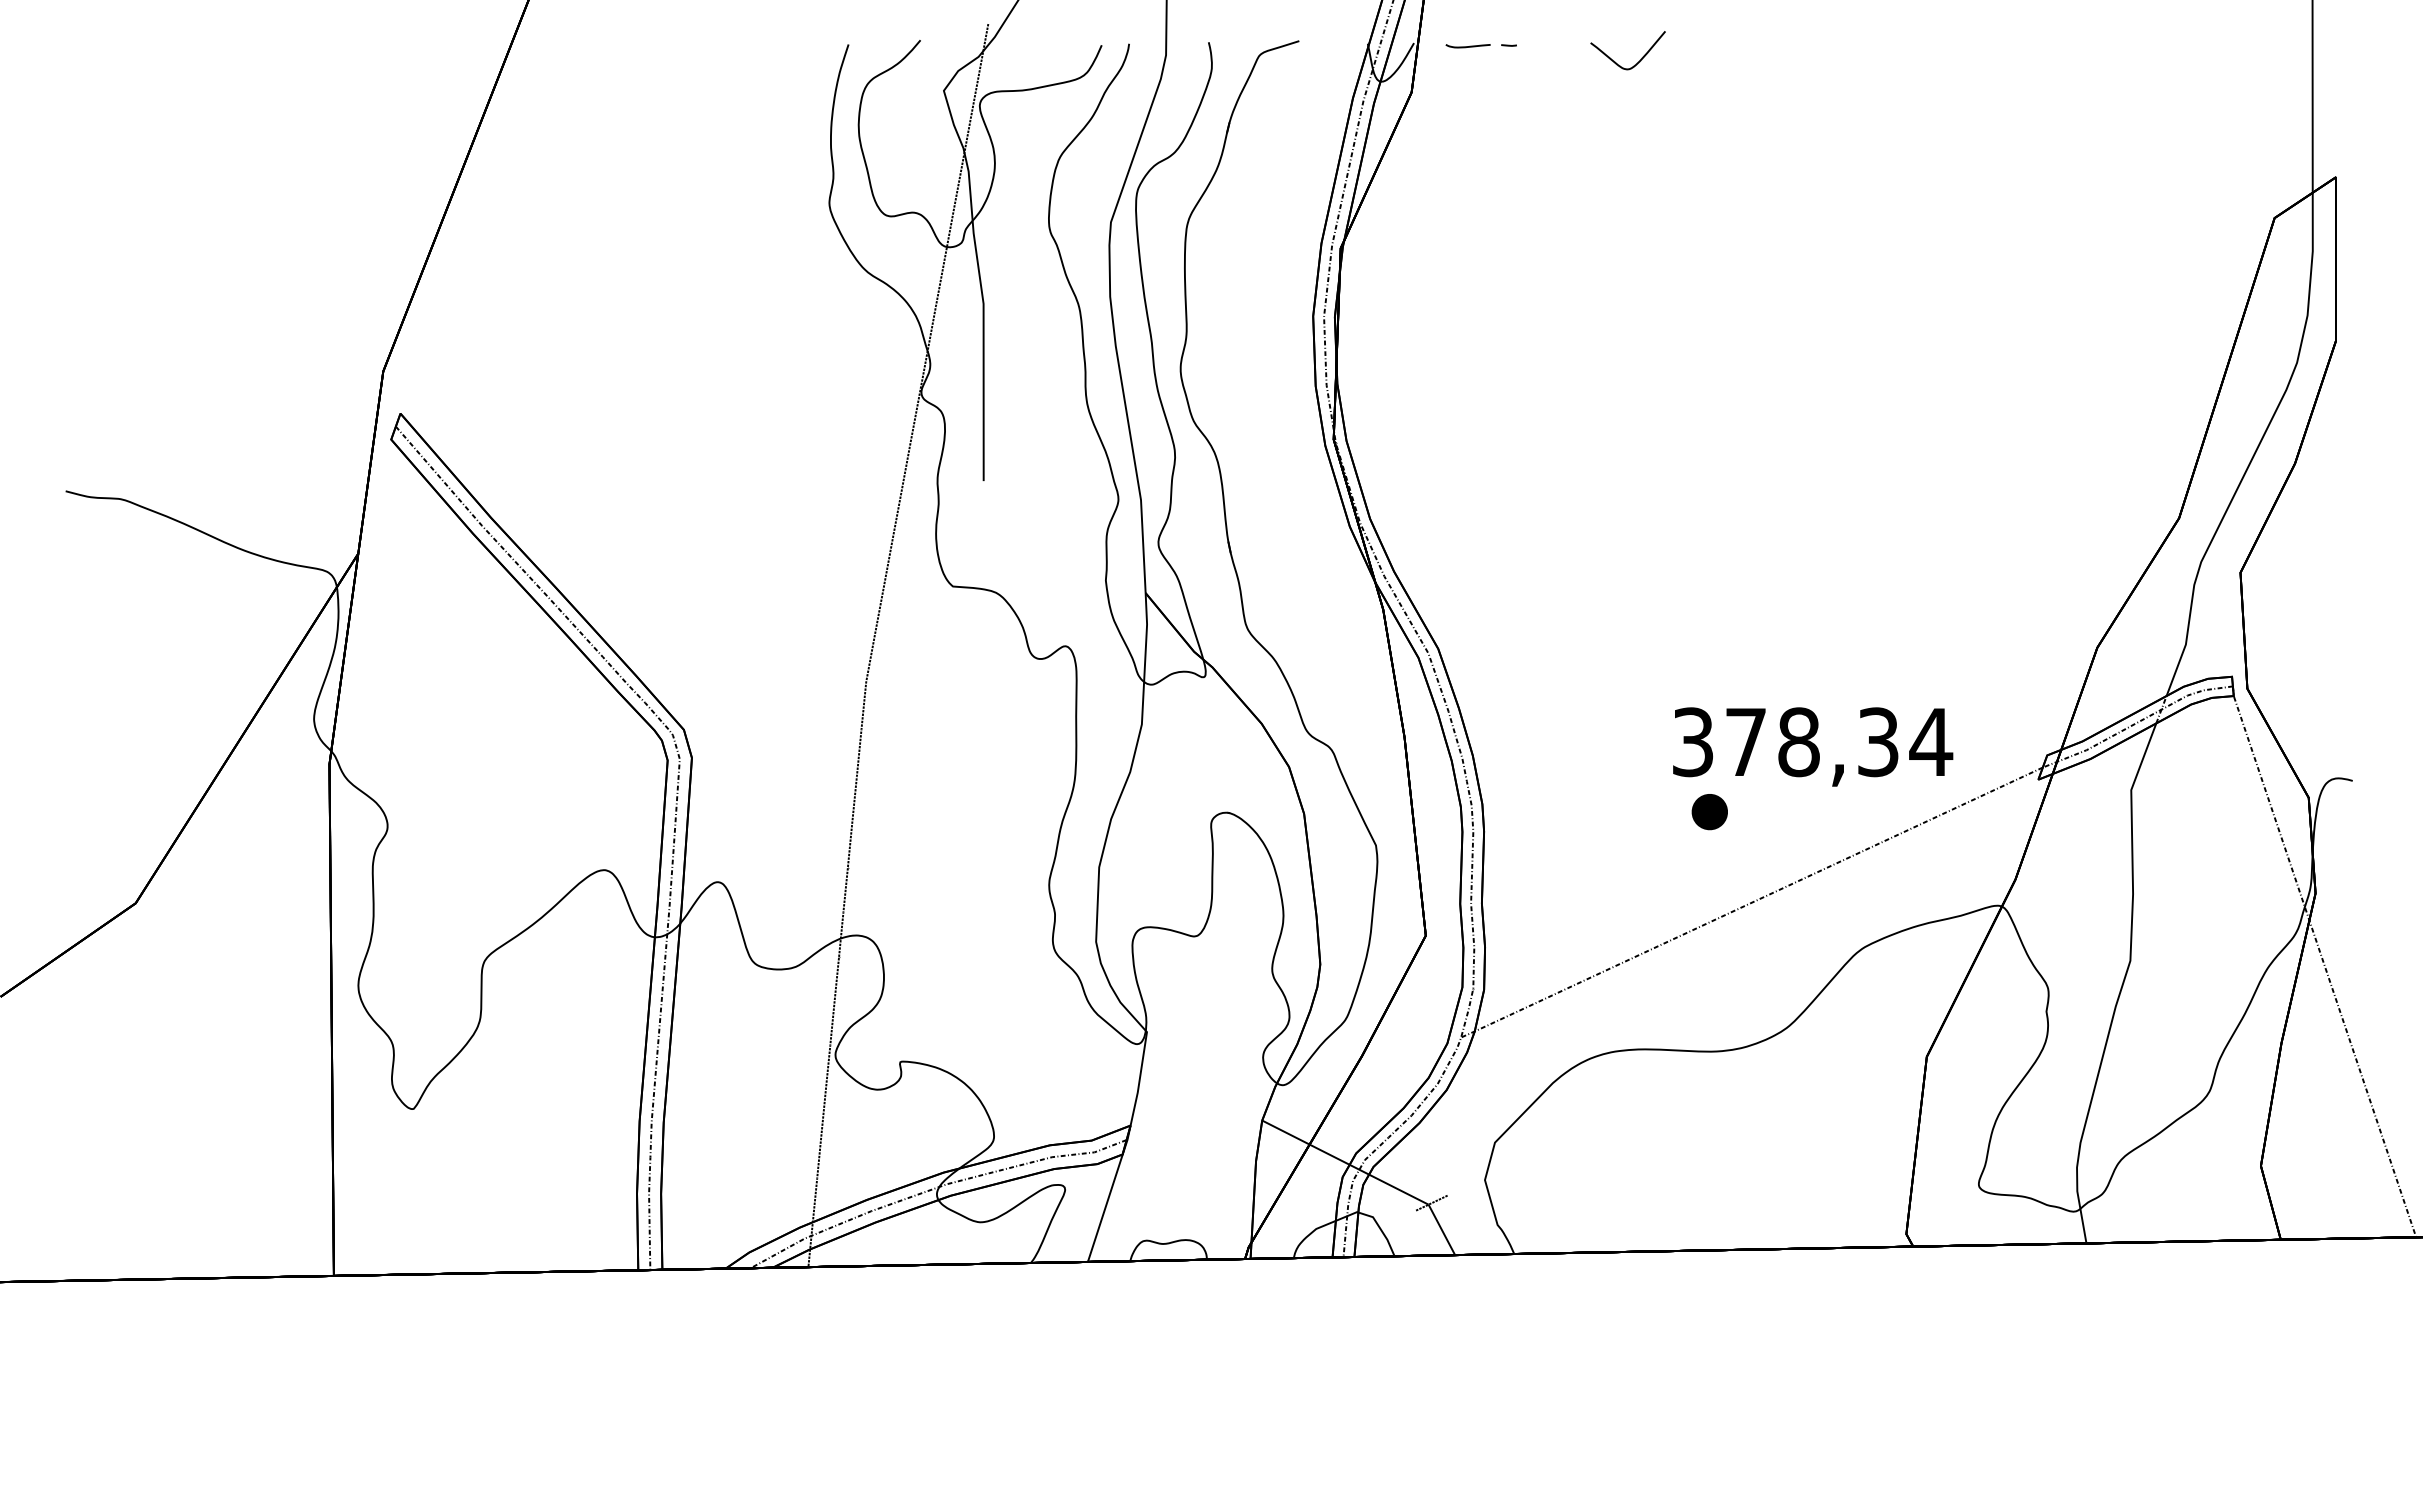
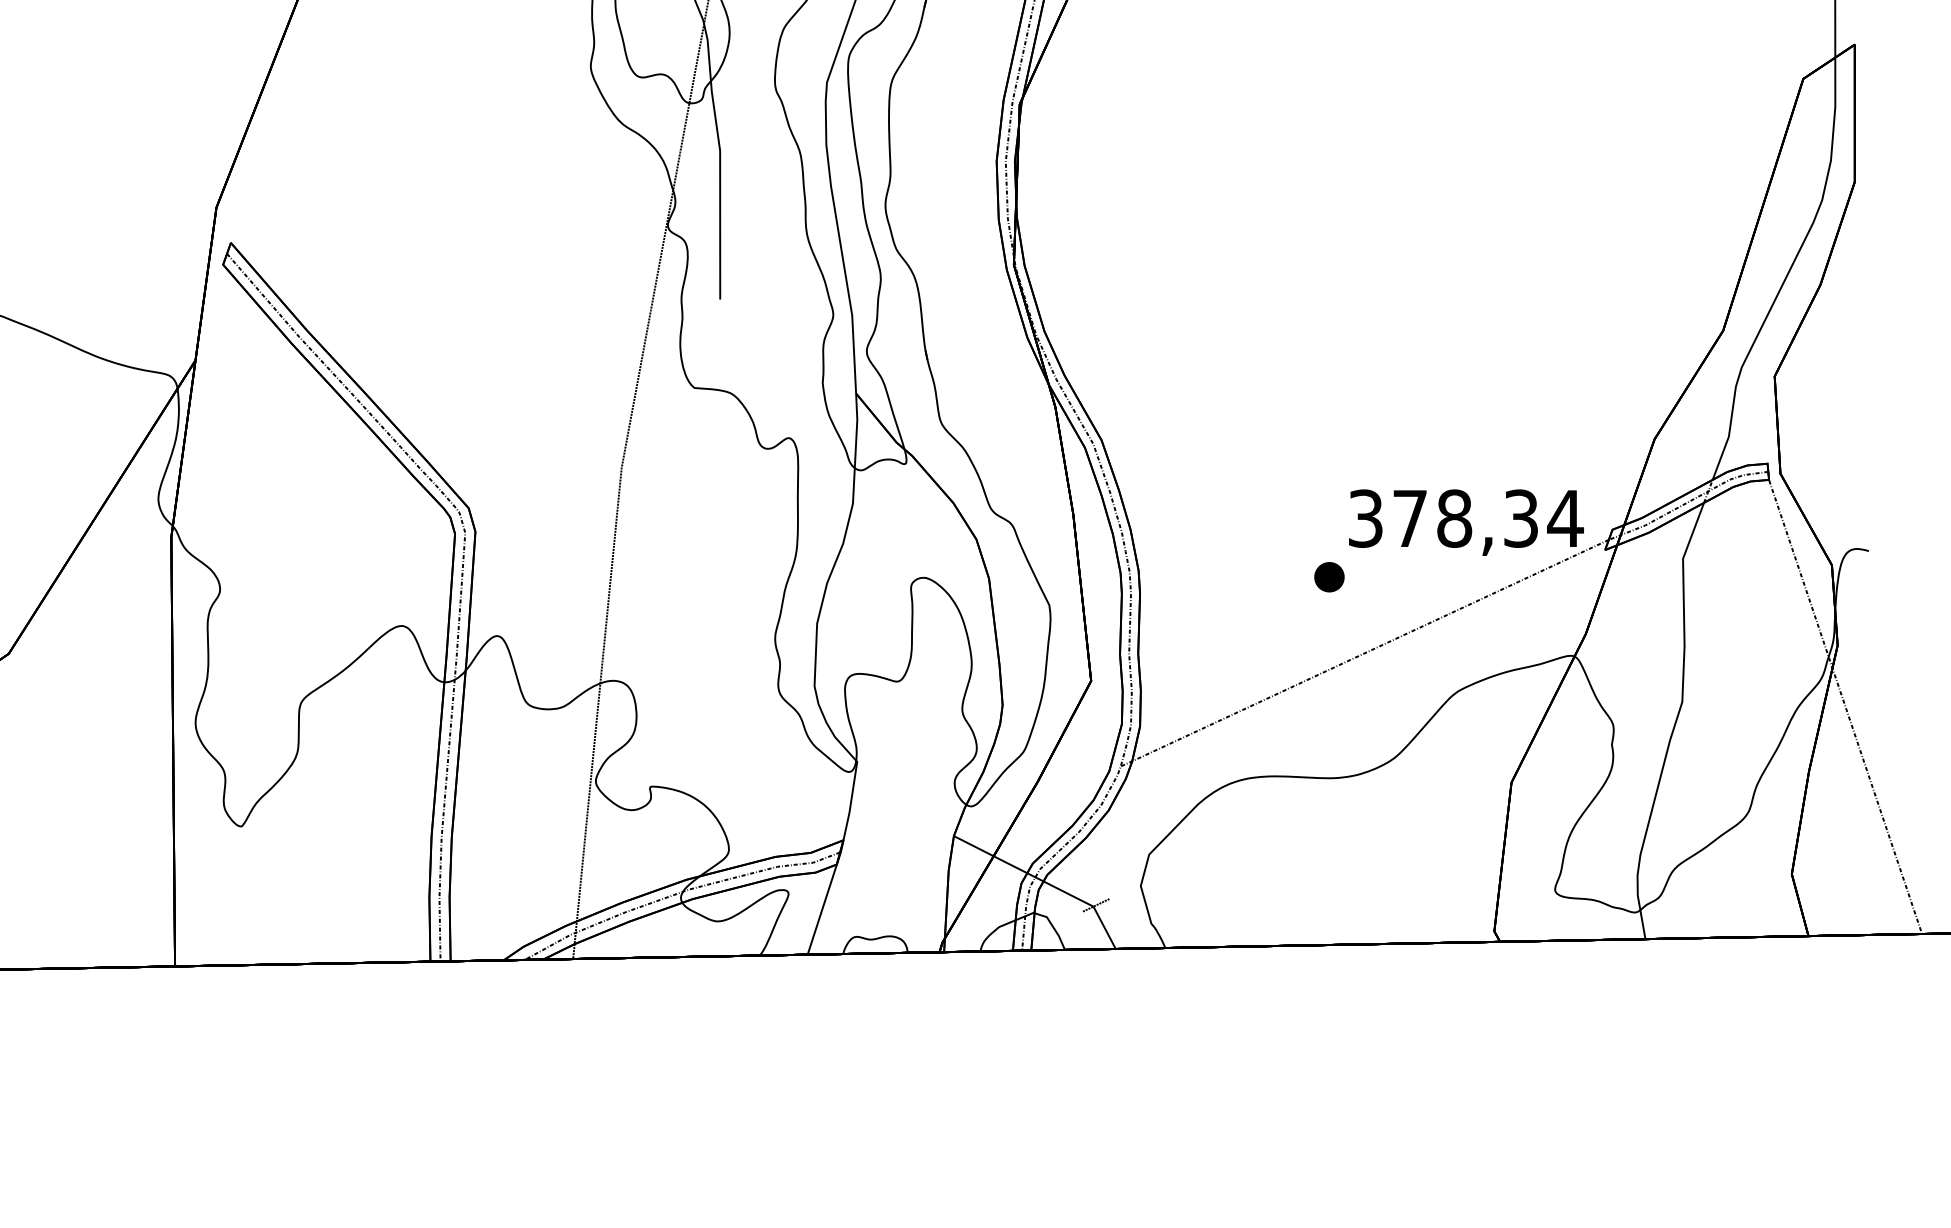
text: (1813, 746) -> (1466, 522), moved

